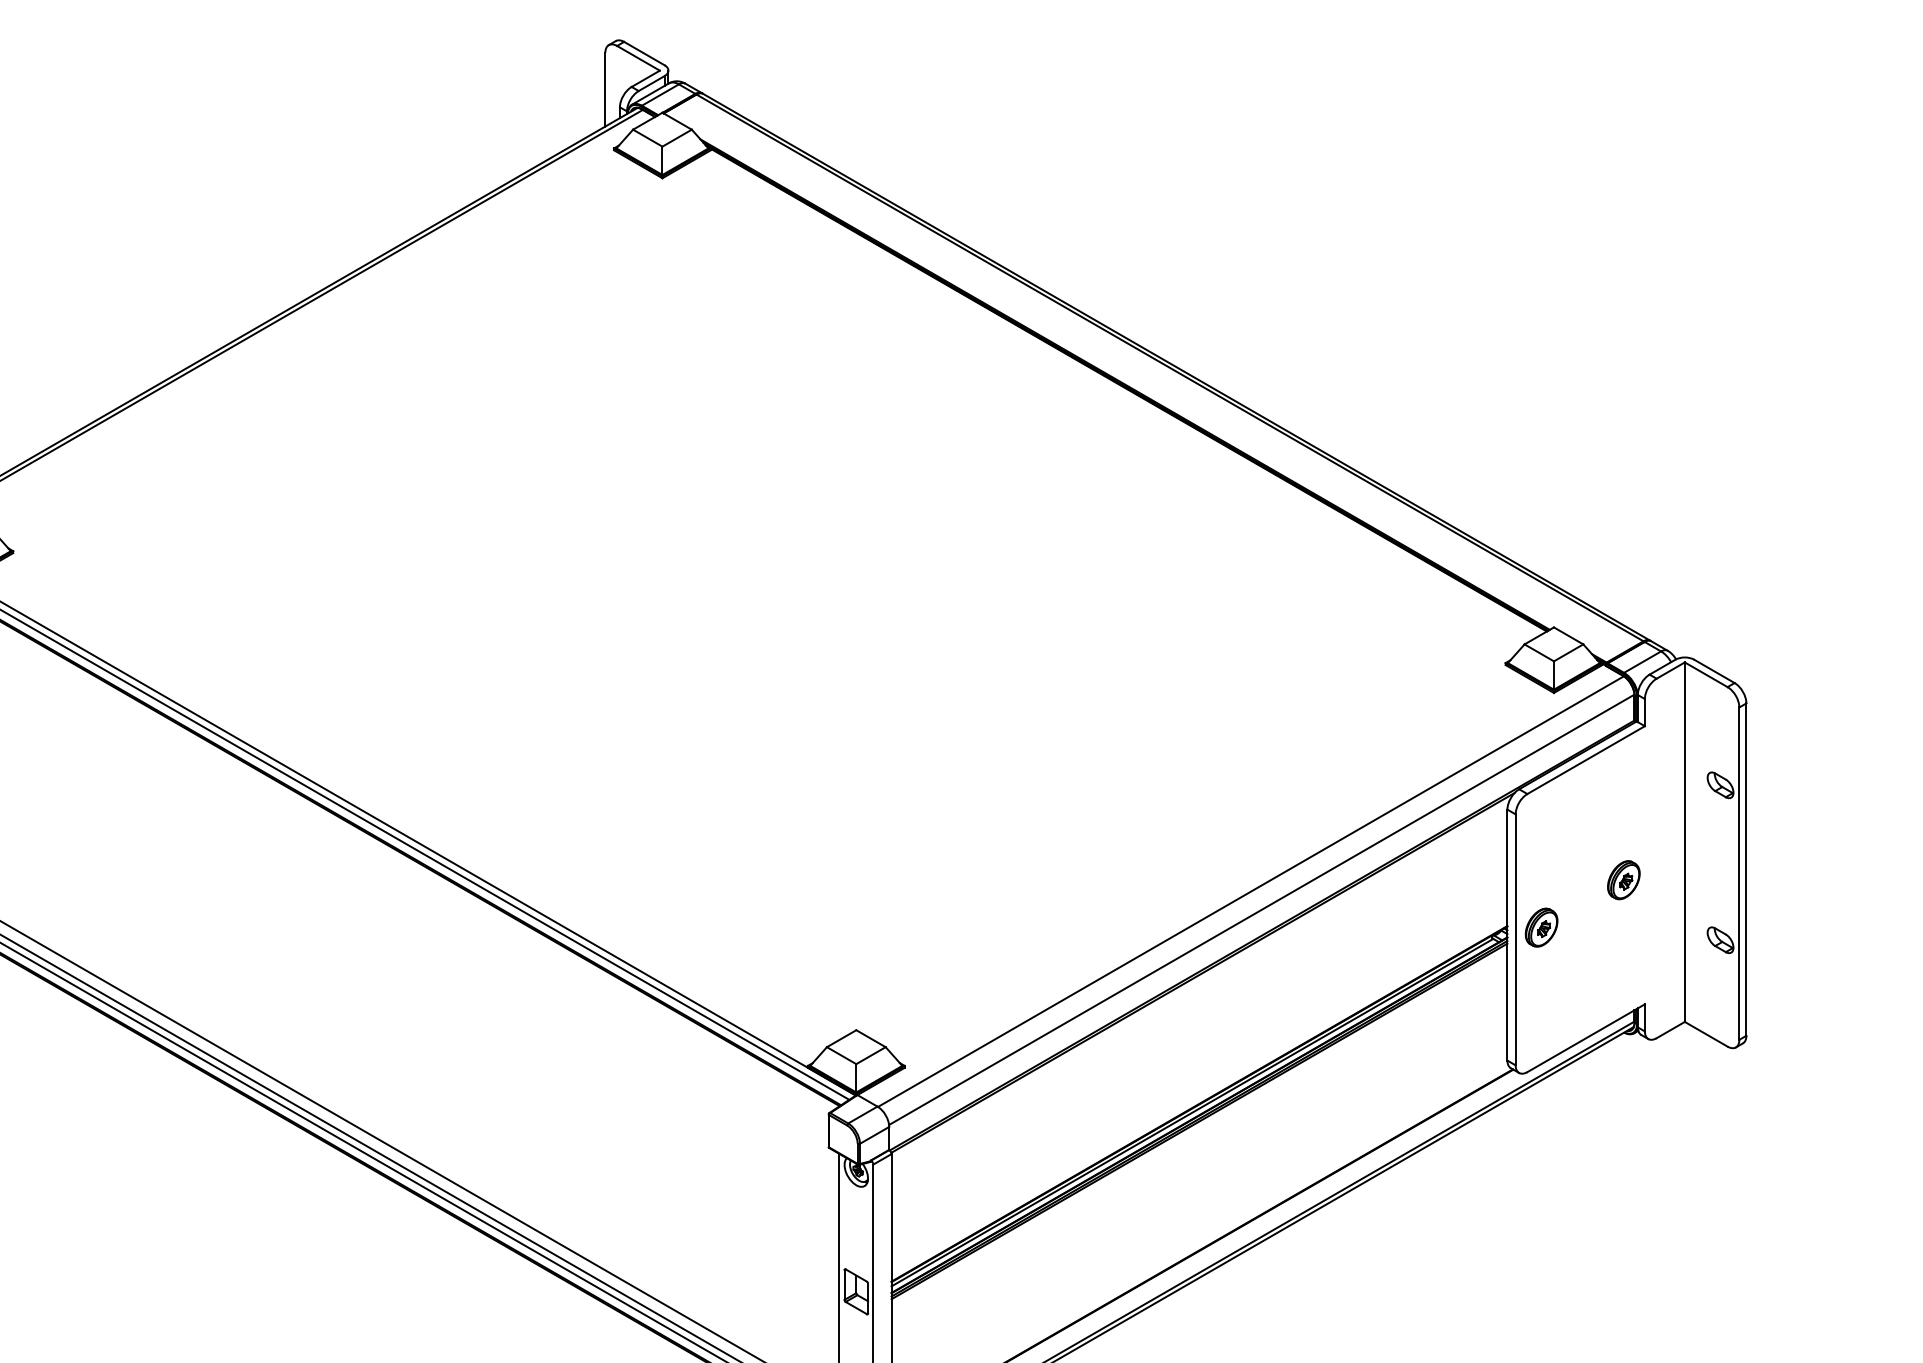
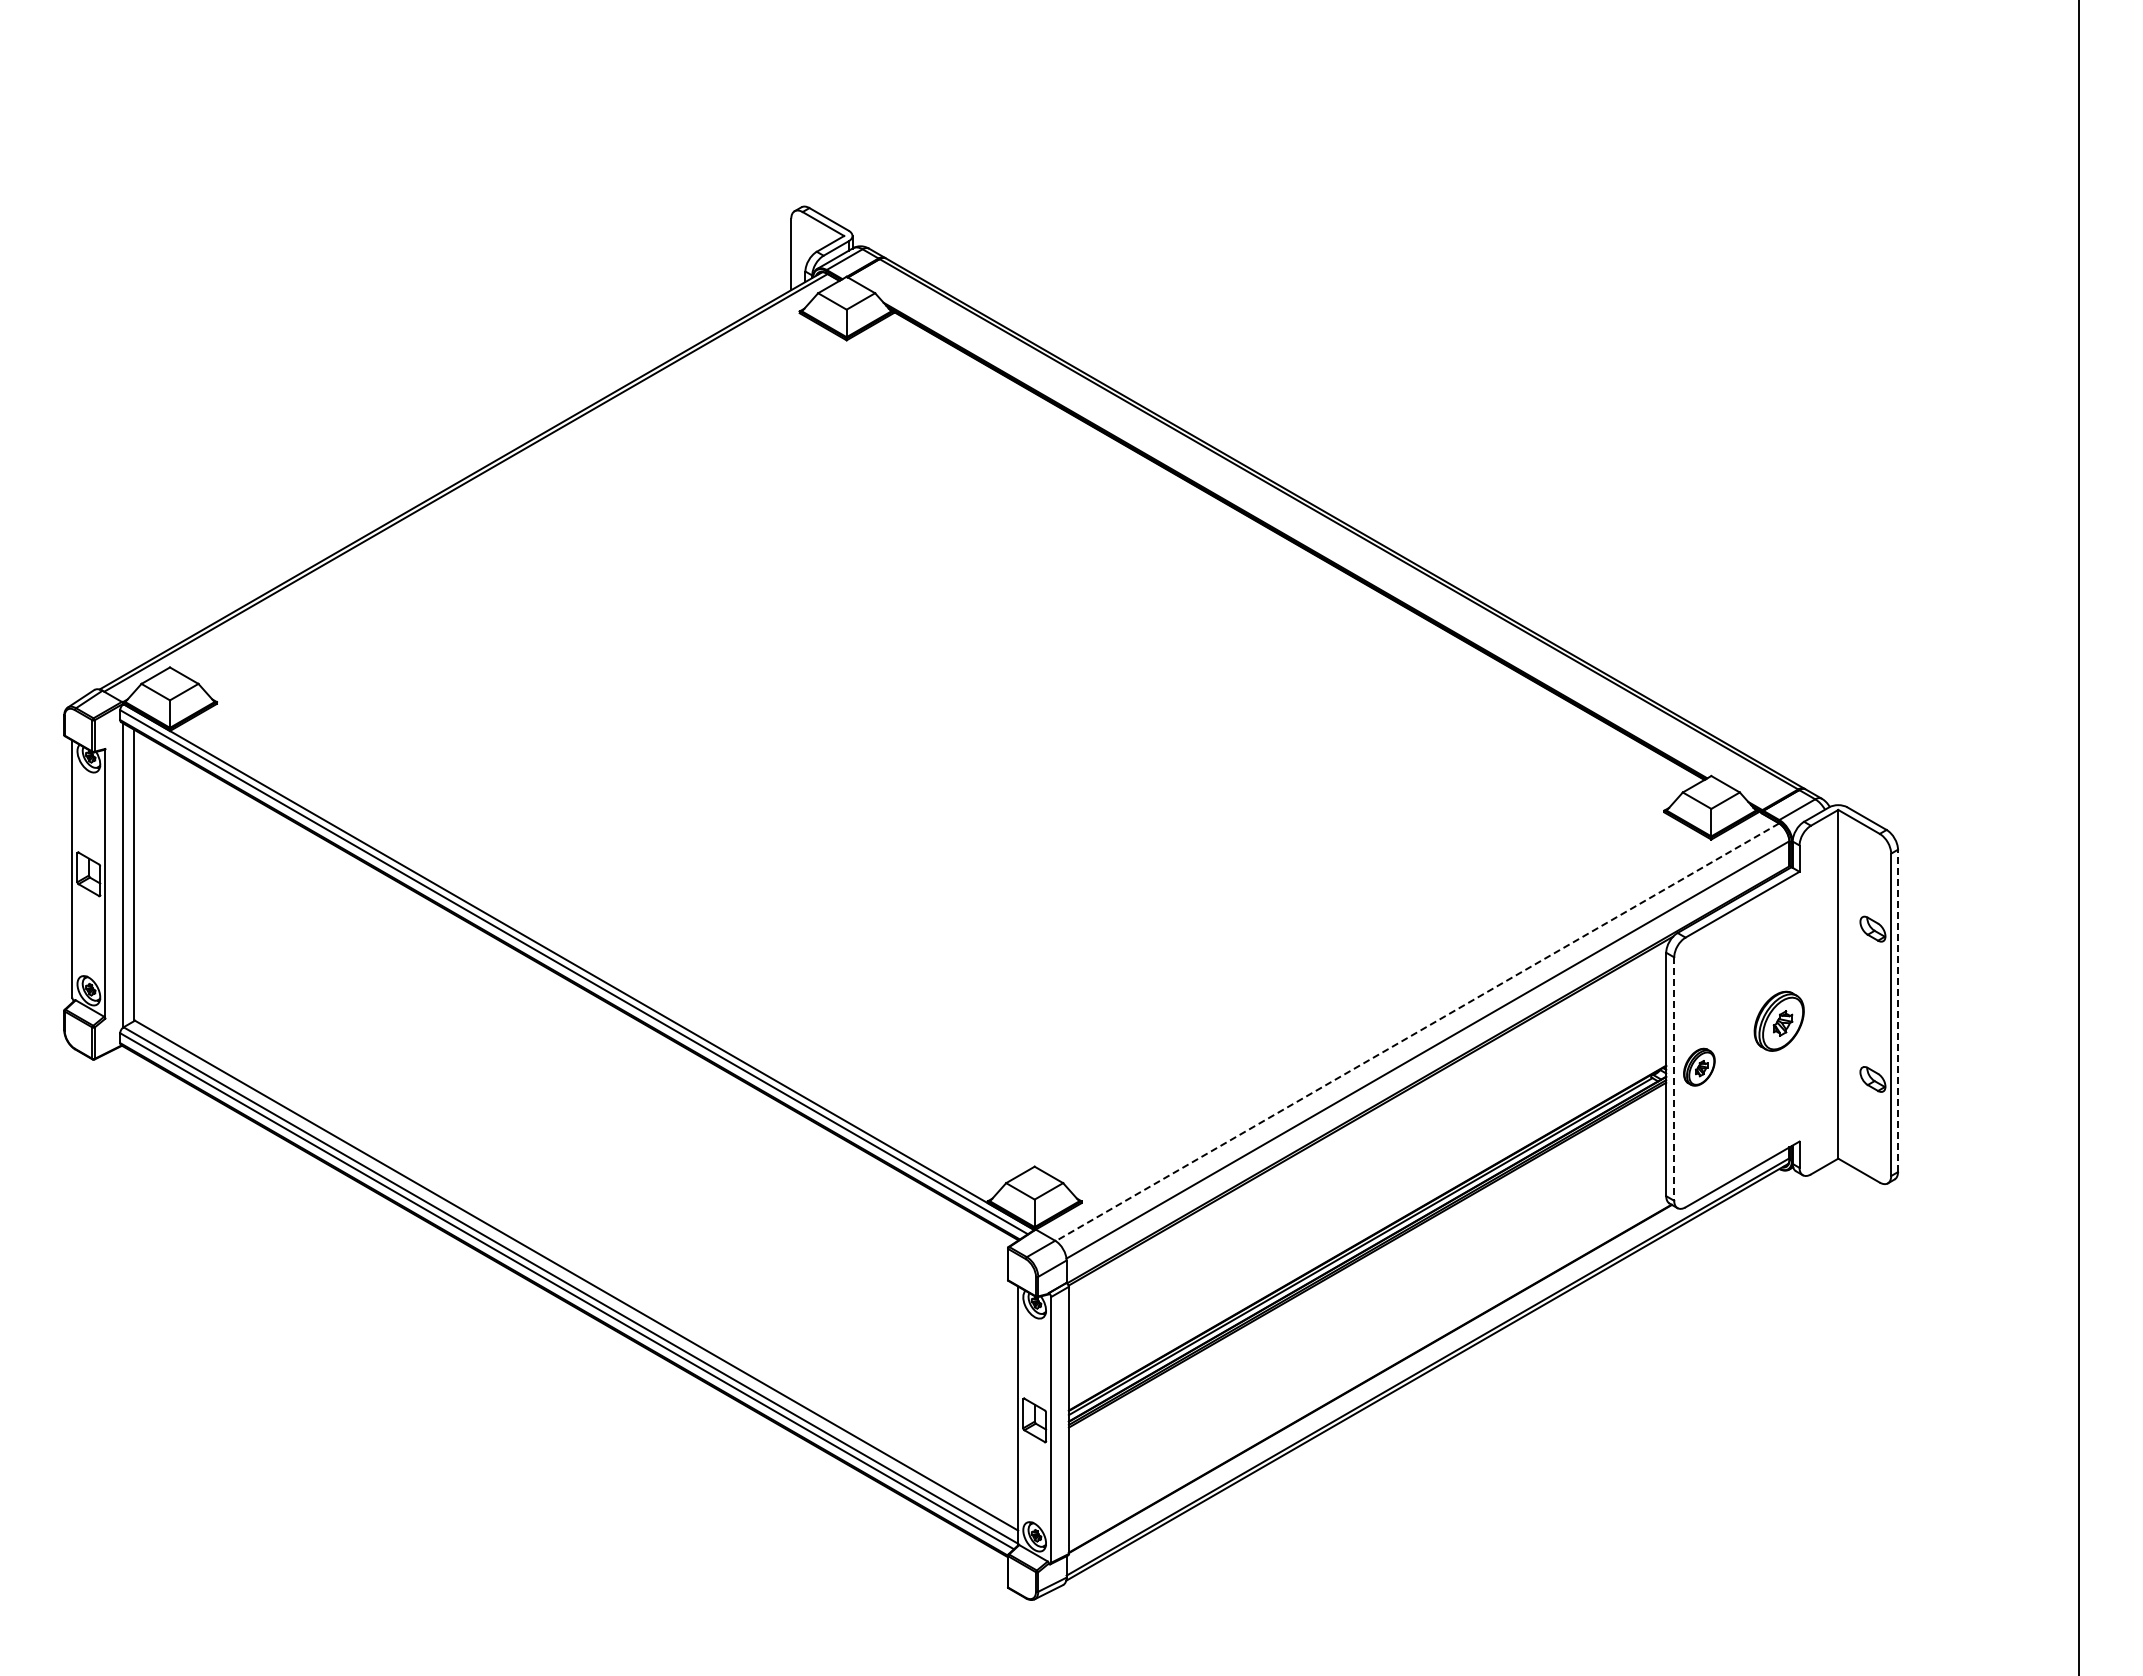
line: (1746, 869) -> (1898, 1010), solid -> dashed
part: (1623, 879) -> (1778, 1020), size x1.6
line: (1250, 891) -> (1417, 1032), solid -> dashed
line: (1515, 940) -> (1674, 1079), solid -> dashed

